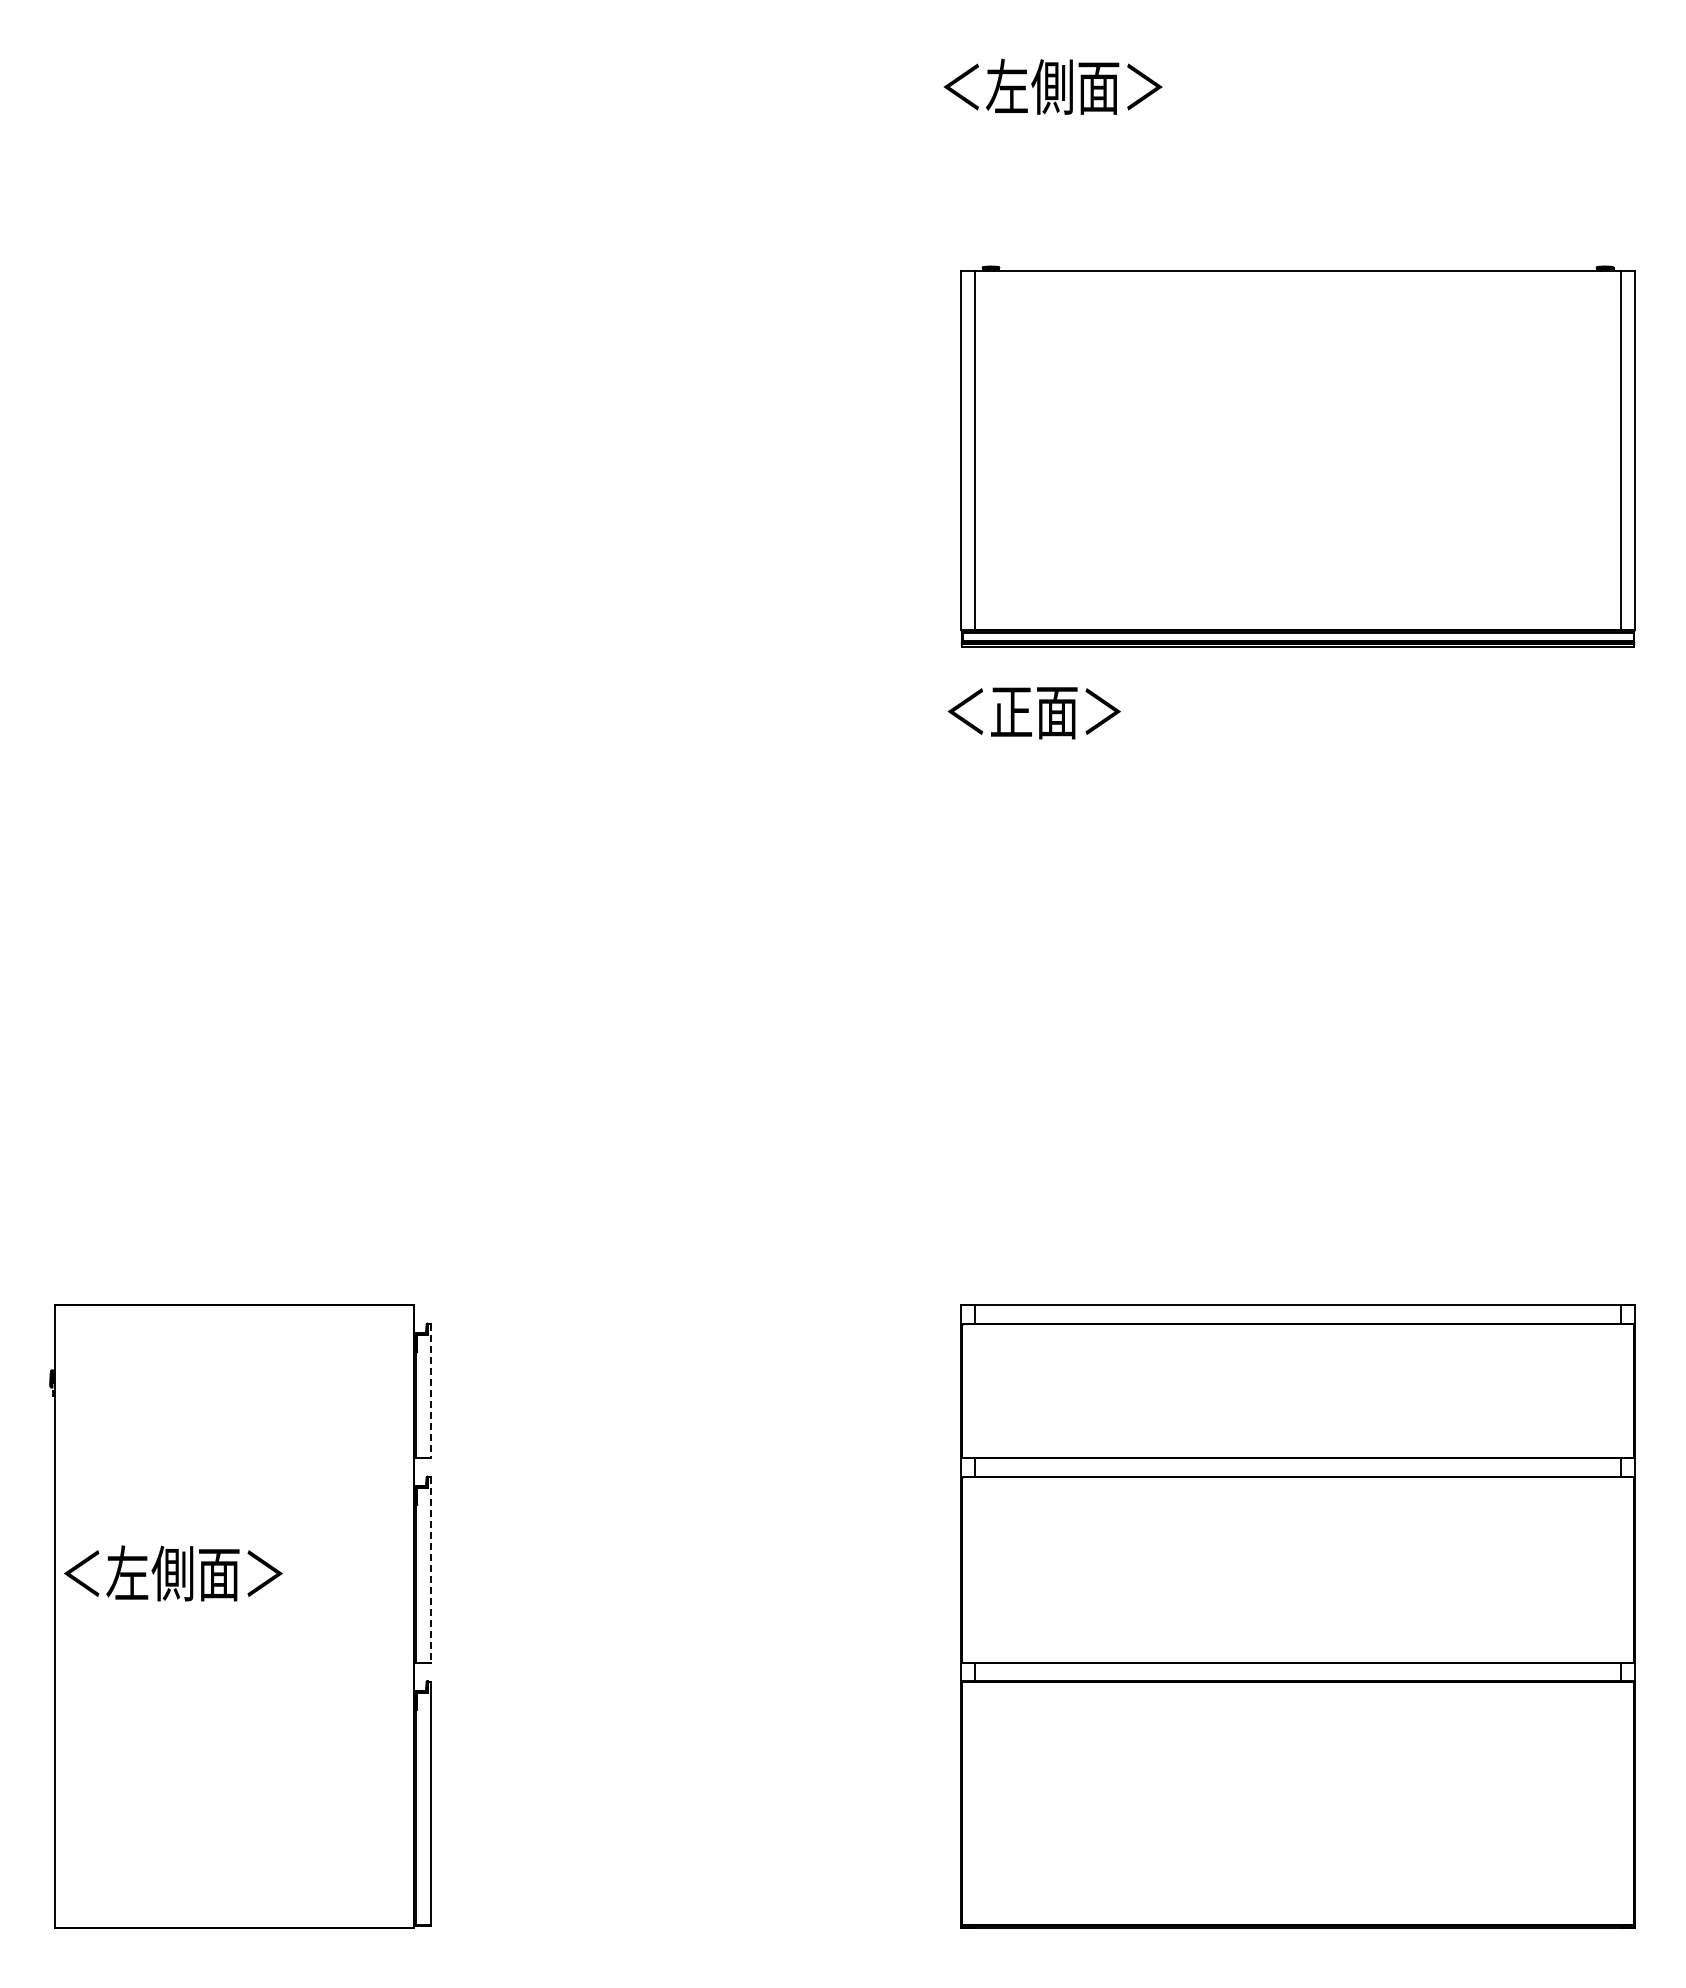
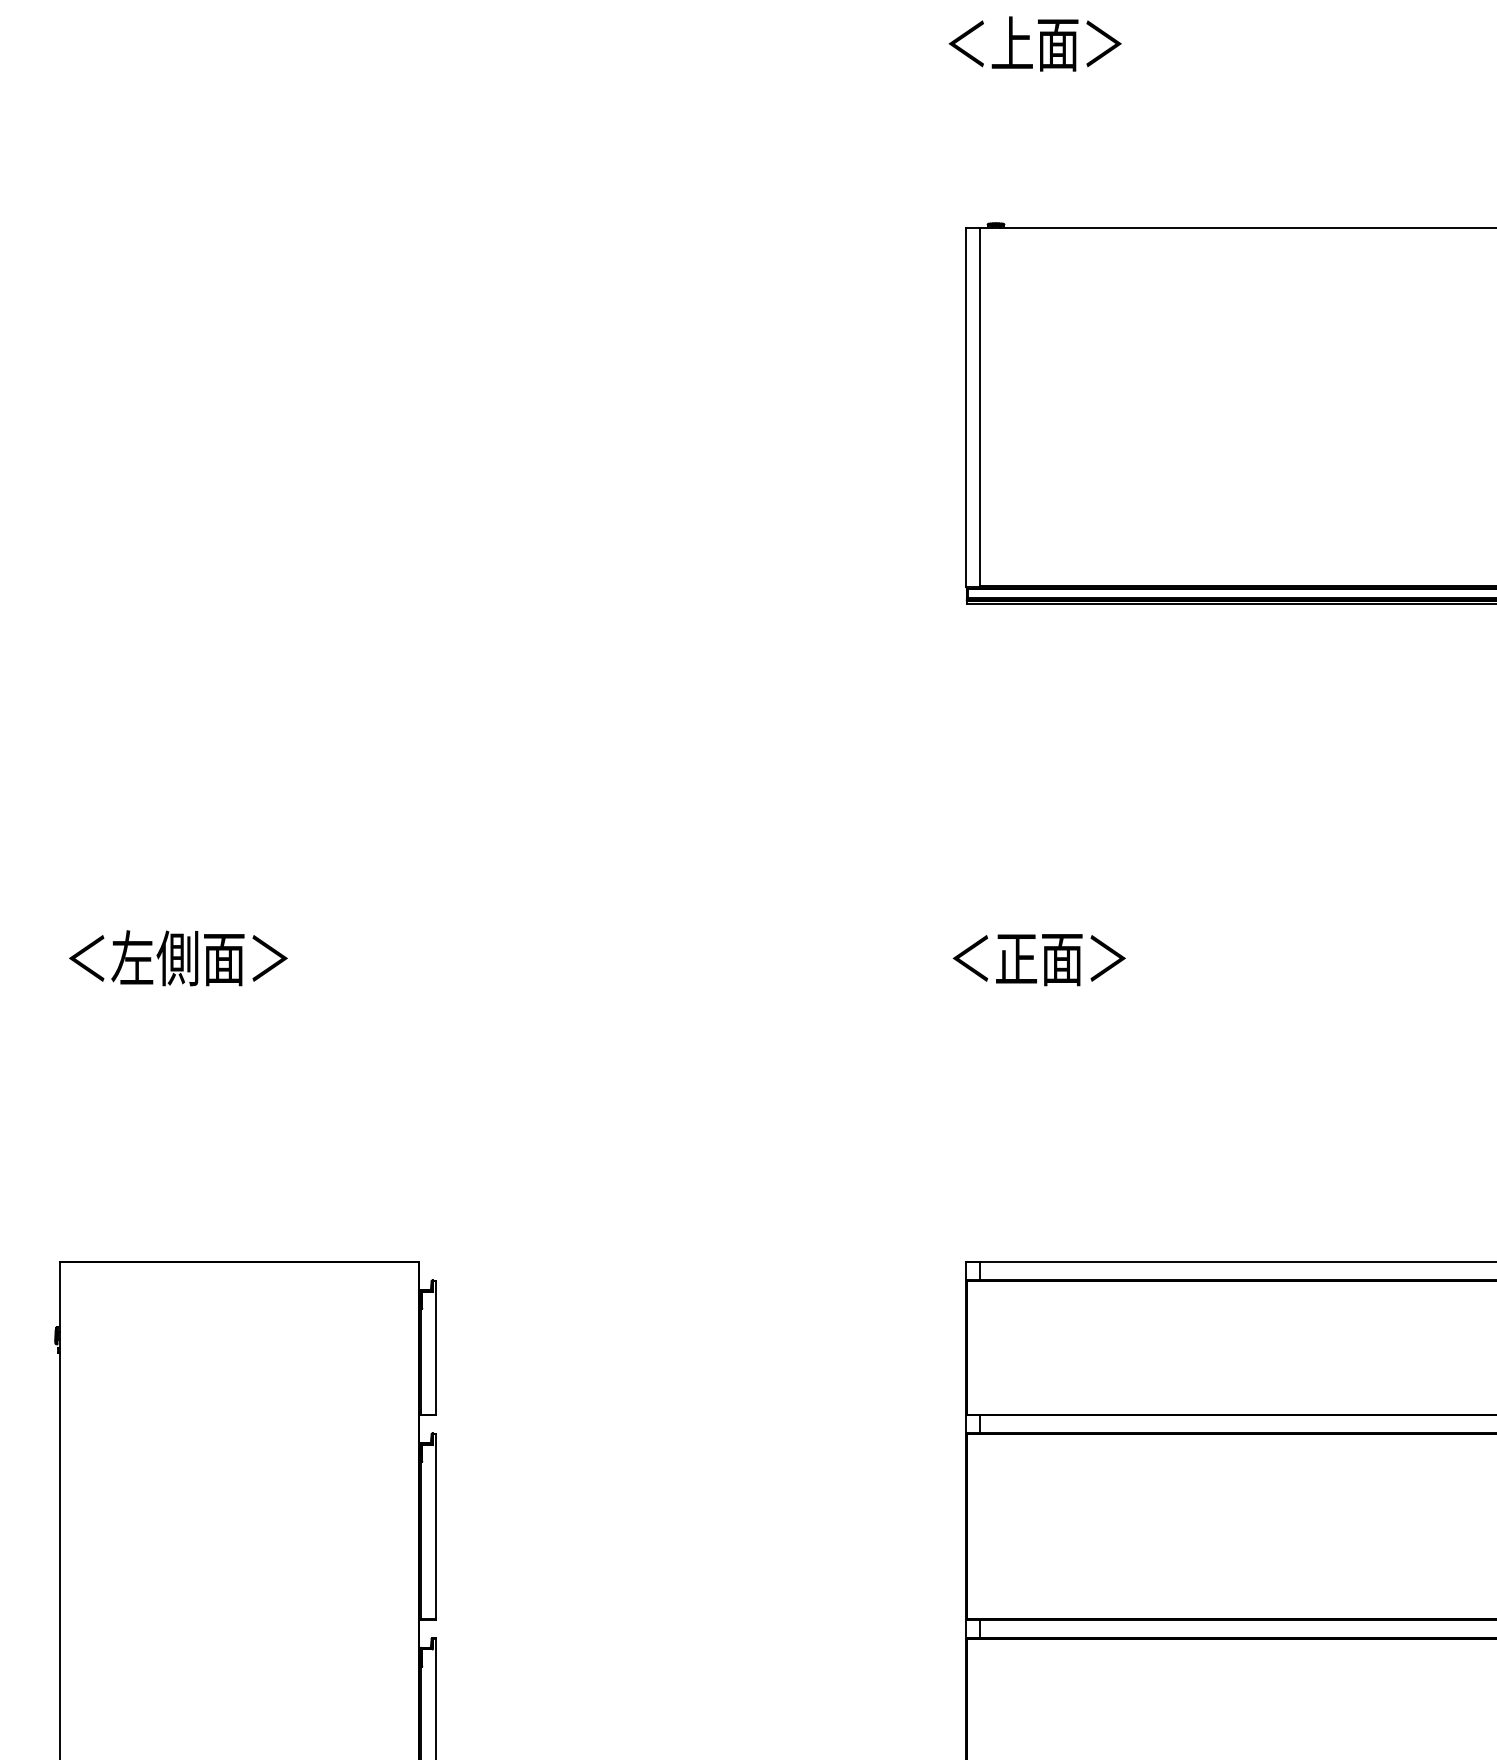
text: (1074, 86) -> (1079, 43), ＜左側面＞ -> ＜上面＞
text: (1033, 713) -> (1038, 960), moved
line: (431, 1391) -> (436, 1348), dashed -> solid
line: (431, 1570) -> (436, 1527), dashed -> solid
text: (173, 1573) -> (178, 958), moved

